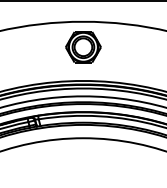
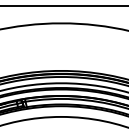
part: (83, 47) -> (61, 44), removed

